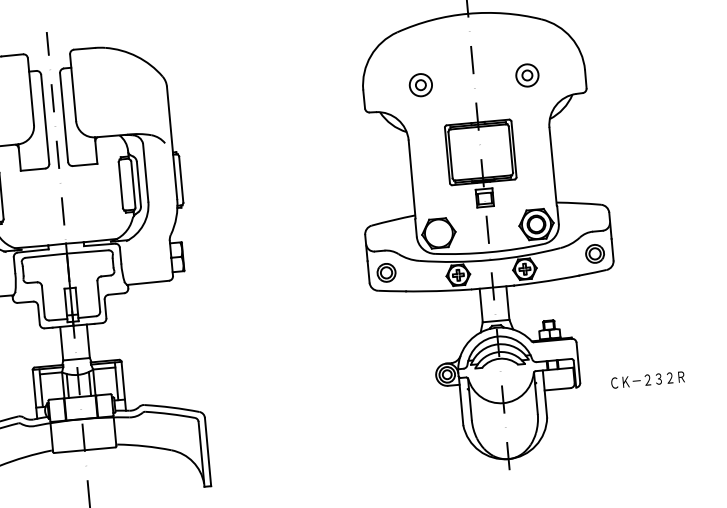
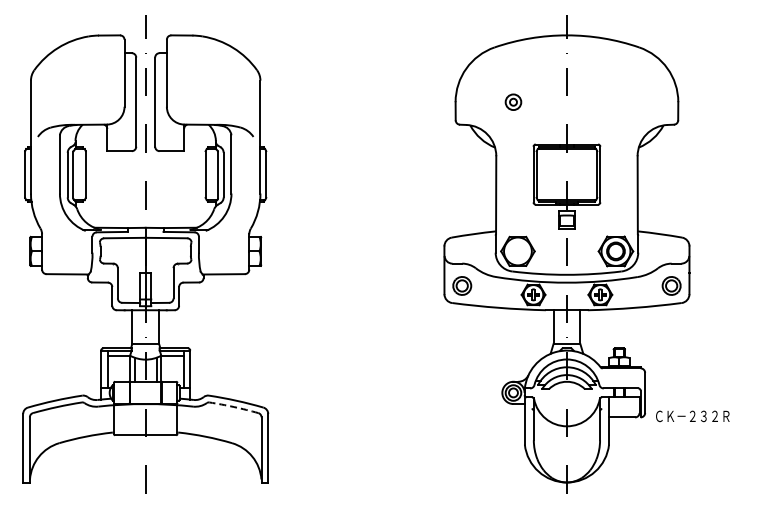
part: (527, 75) -> (620, 102), removed
part: (420, 85) -> (513, 102), size x0.7
text: (647, 380) -> (692, 416), moved
arc: (170, 414) -> (234, 407), solid -> dashed

